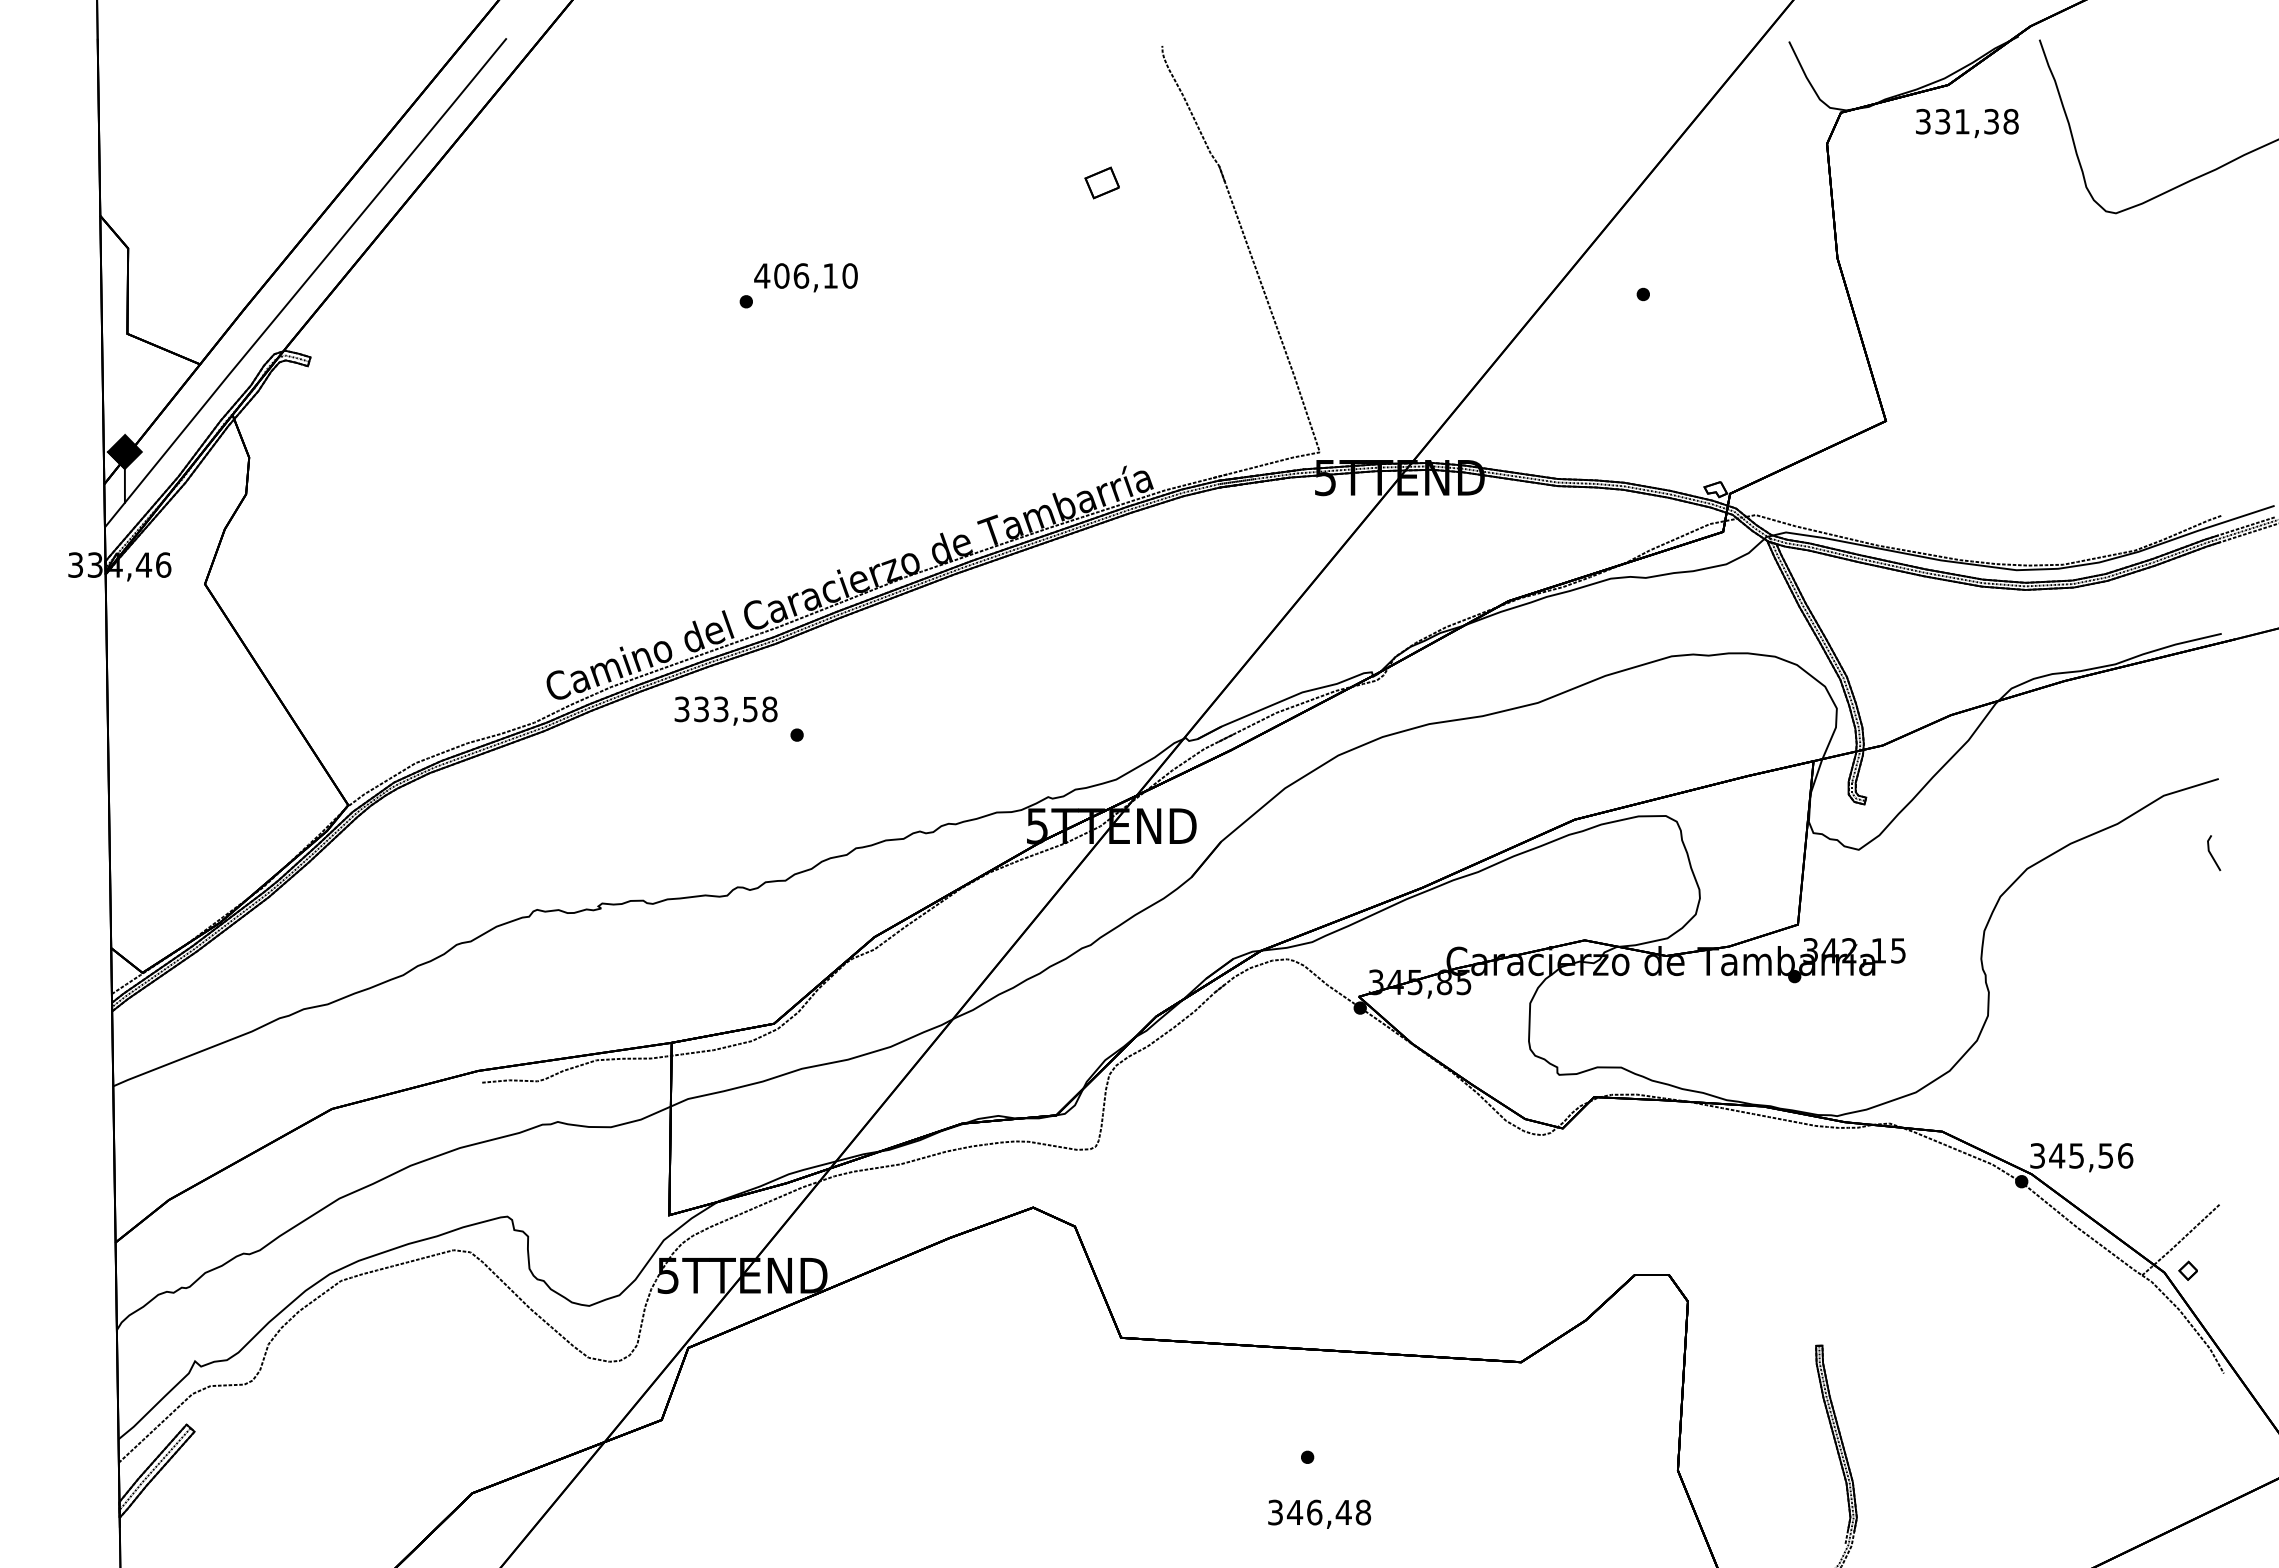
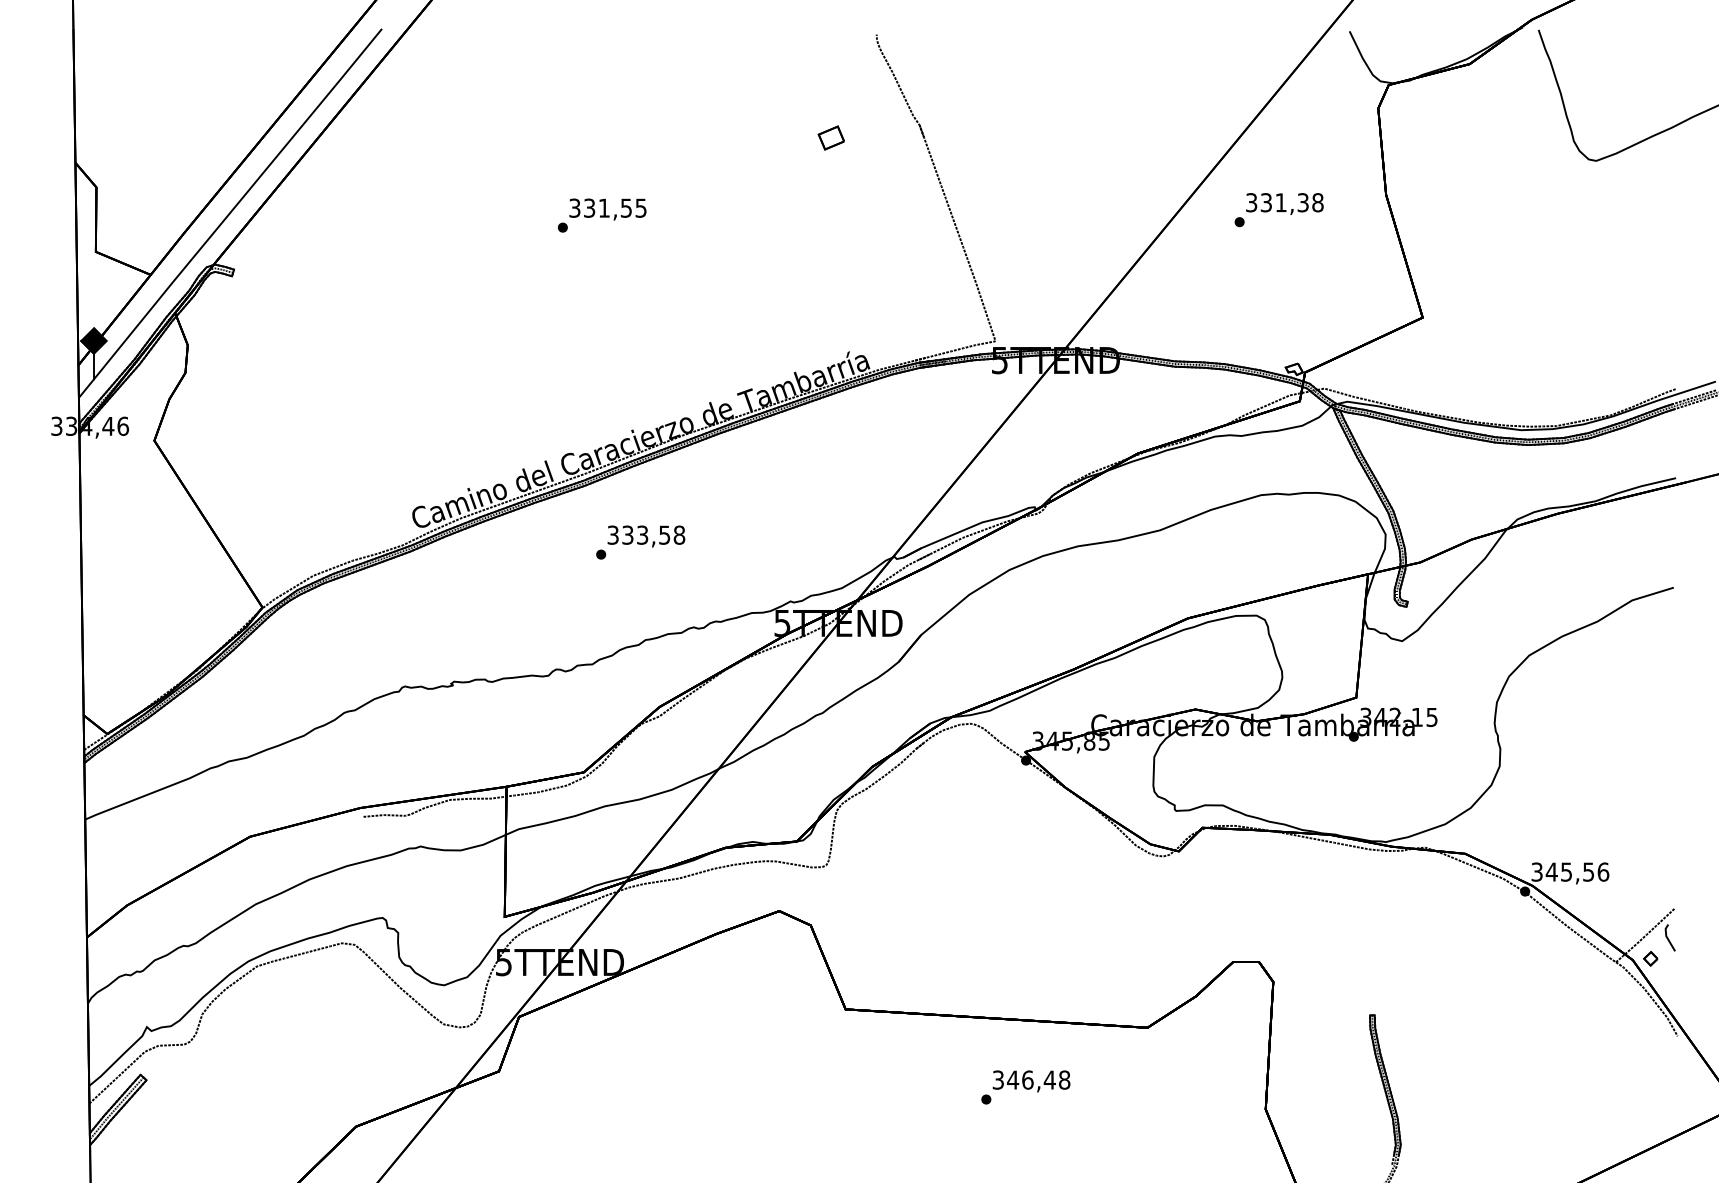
text: (1967, 123) -> (1285, 204), moved
text: (805, 275) -> (607, 207), 406,10 -> 331,55
text: (725, 710) -> (645, 536), moved
line: (2212, 855) -> (1669, 939), moved
text: (1319, 1513) -> (1031, 1080), moved

